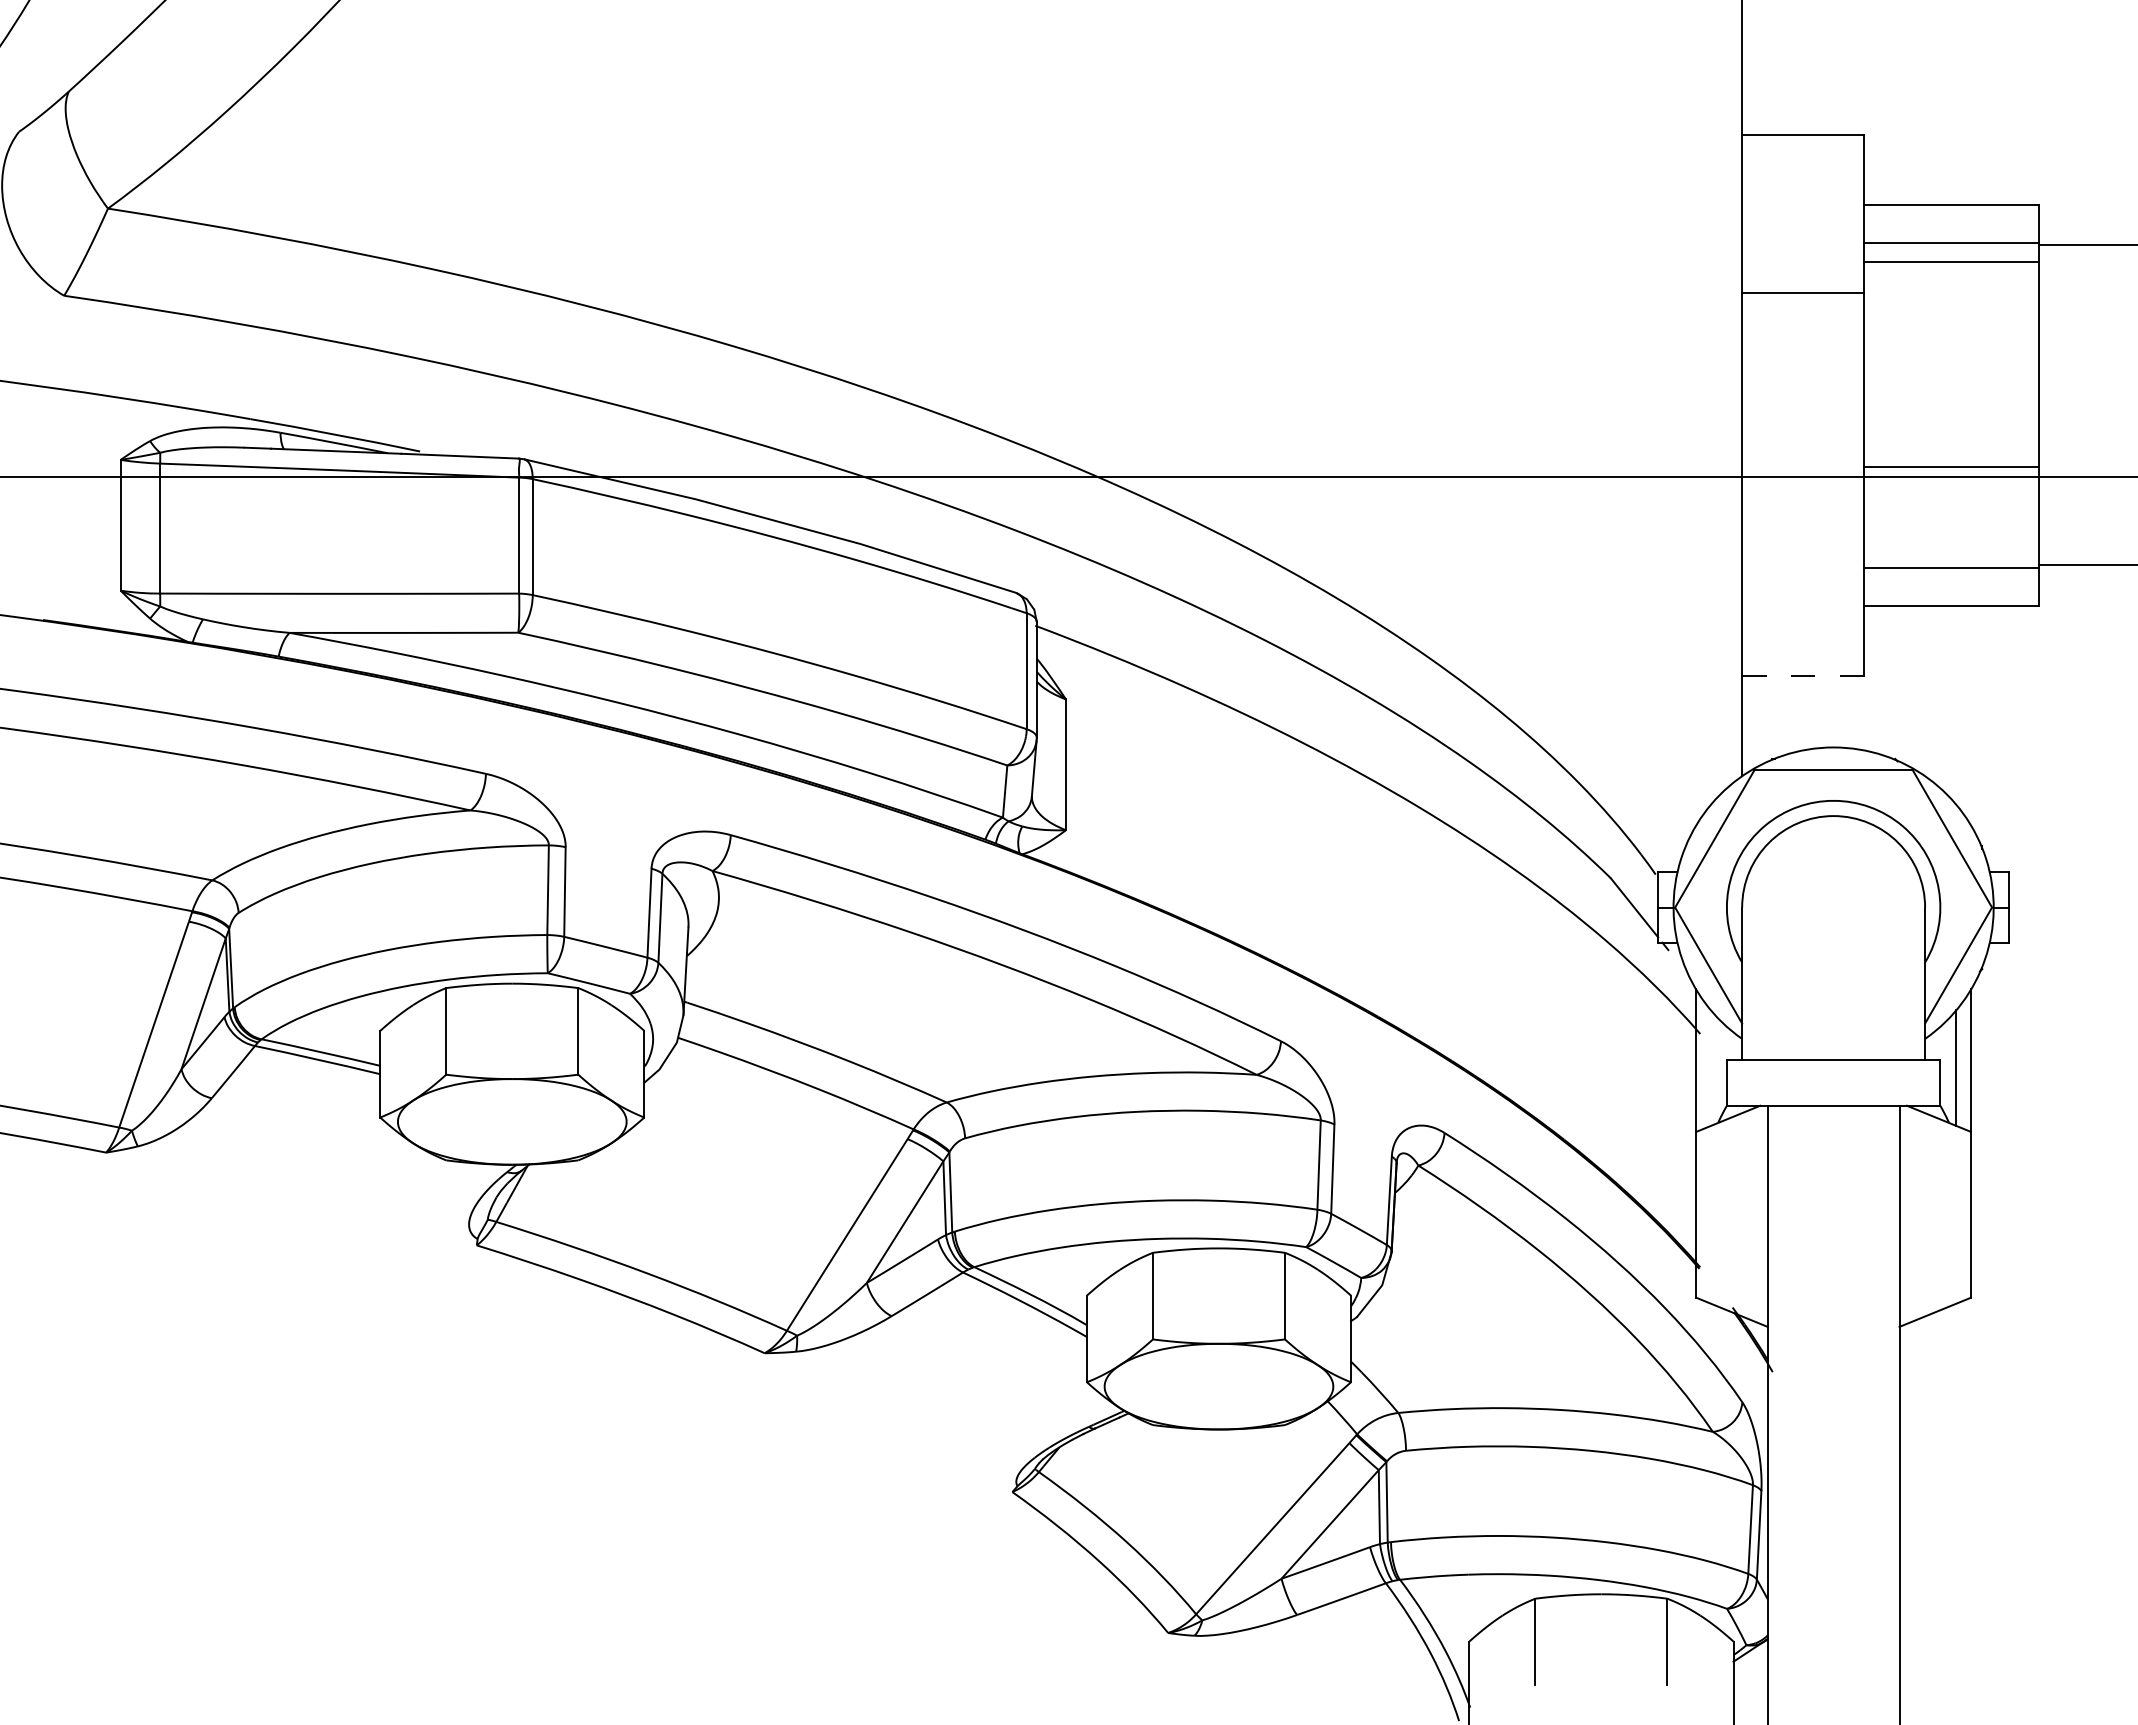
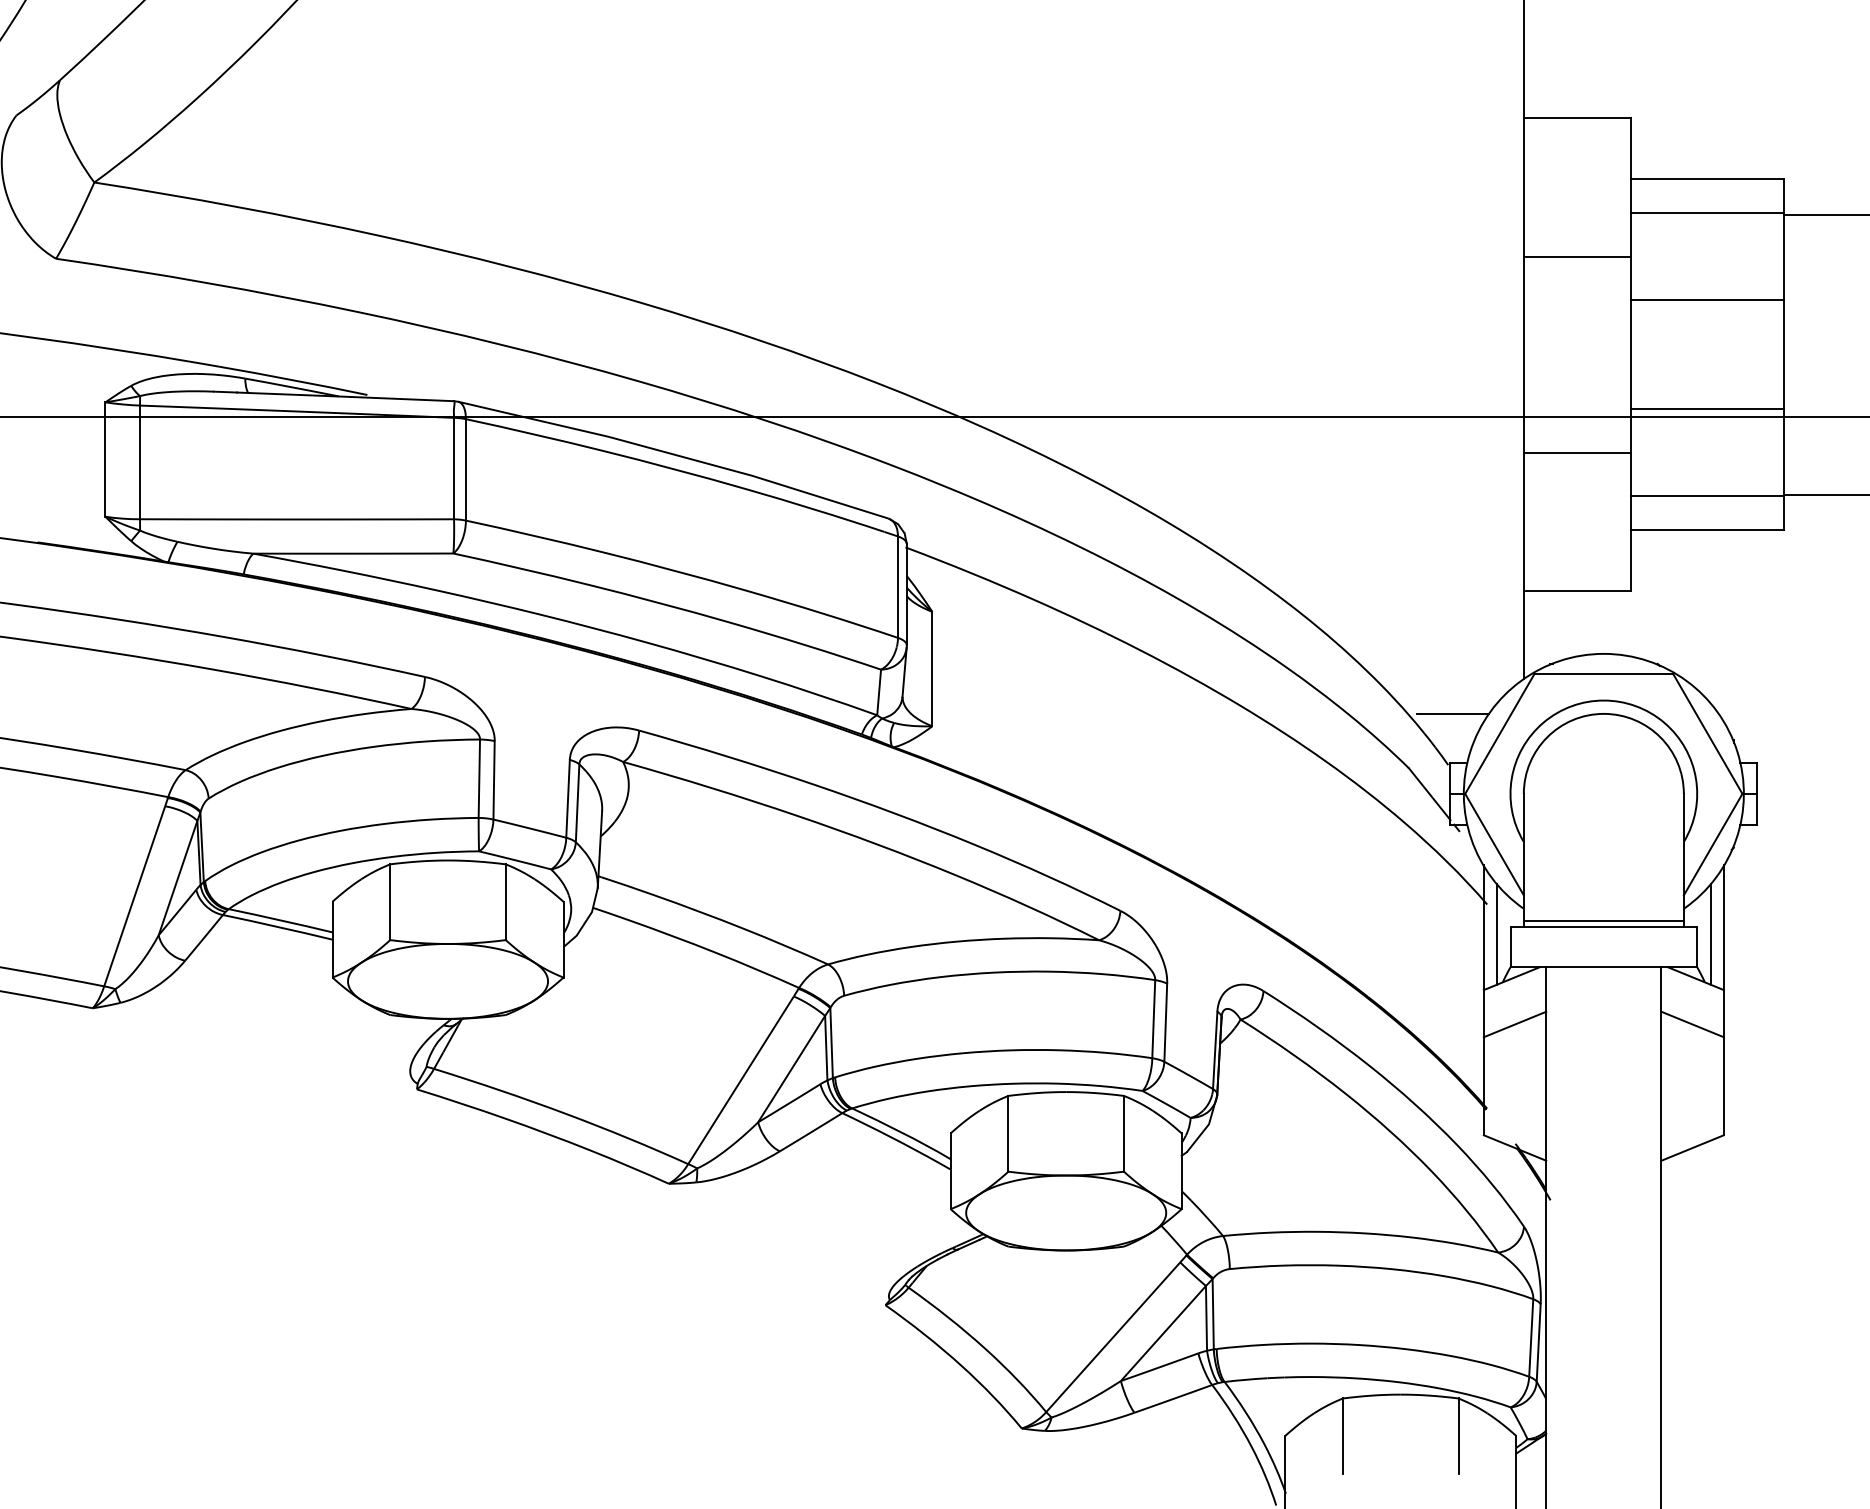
line: (1950, 262) -> (1706, 300), moved
line: (1802, 517) -> (1576, 452), added
line: (1802, 676) -> (1576, 591), dashed -> solid
line: (1661, 815) -> (1453, 713), added
line: (1833, 1052) -> (1603, 920), added
line: (1712, 1067) -> (1497, 933), added
line: (1731, 1171) -> (1514, 1024), added
line: (1934, 1171) -> (1692, 1024), added

